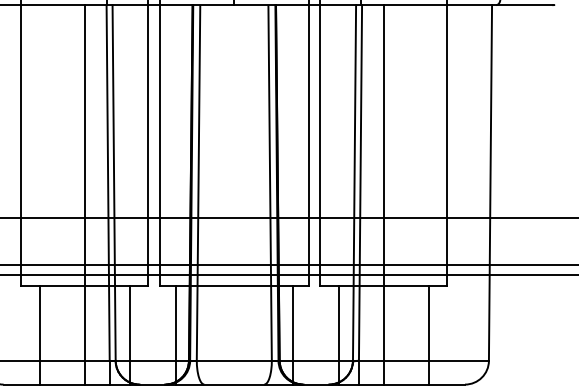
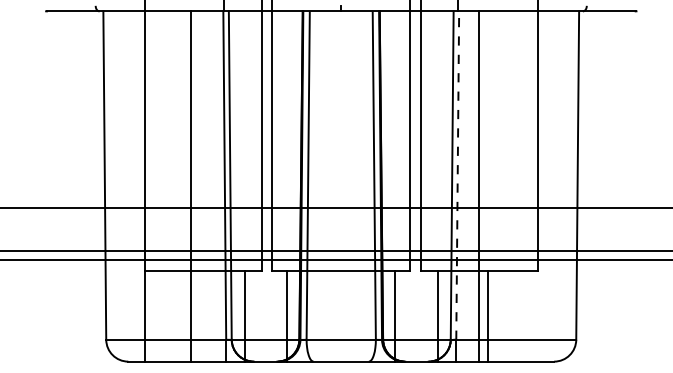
line: (360, 182) -> (457, 175), solid -> dashed
line: (85, 194) -> (191, 186), moved
line: (39, 334) -> (144, 315), moved
line: (428, 334) -> (487, 315), moved

